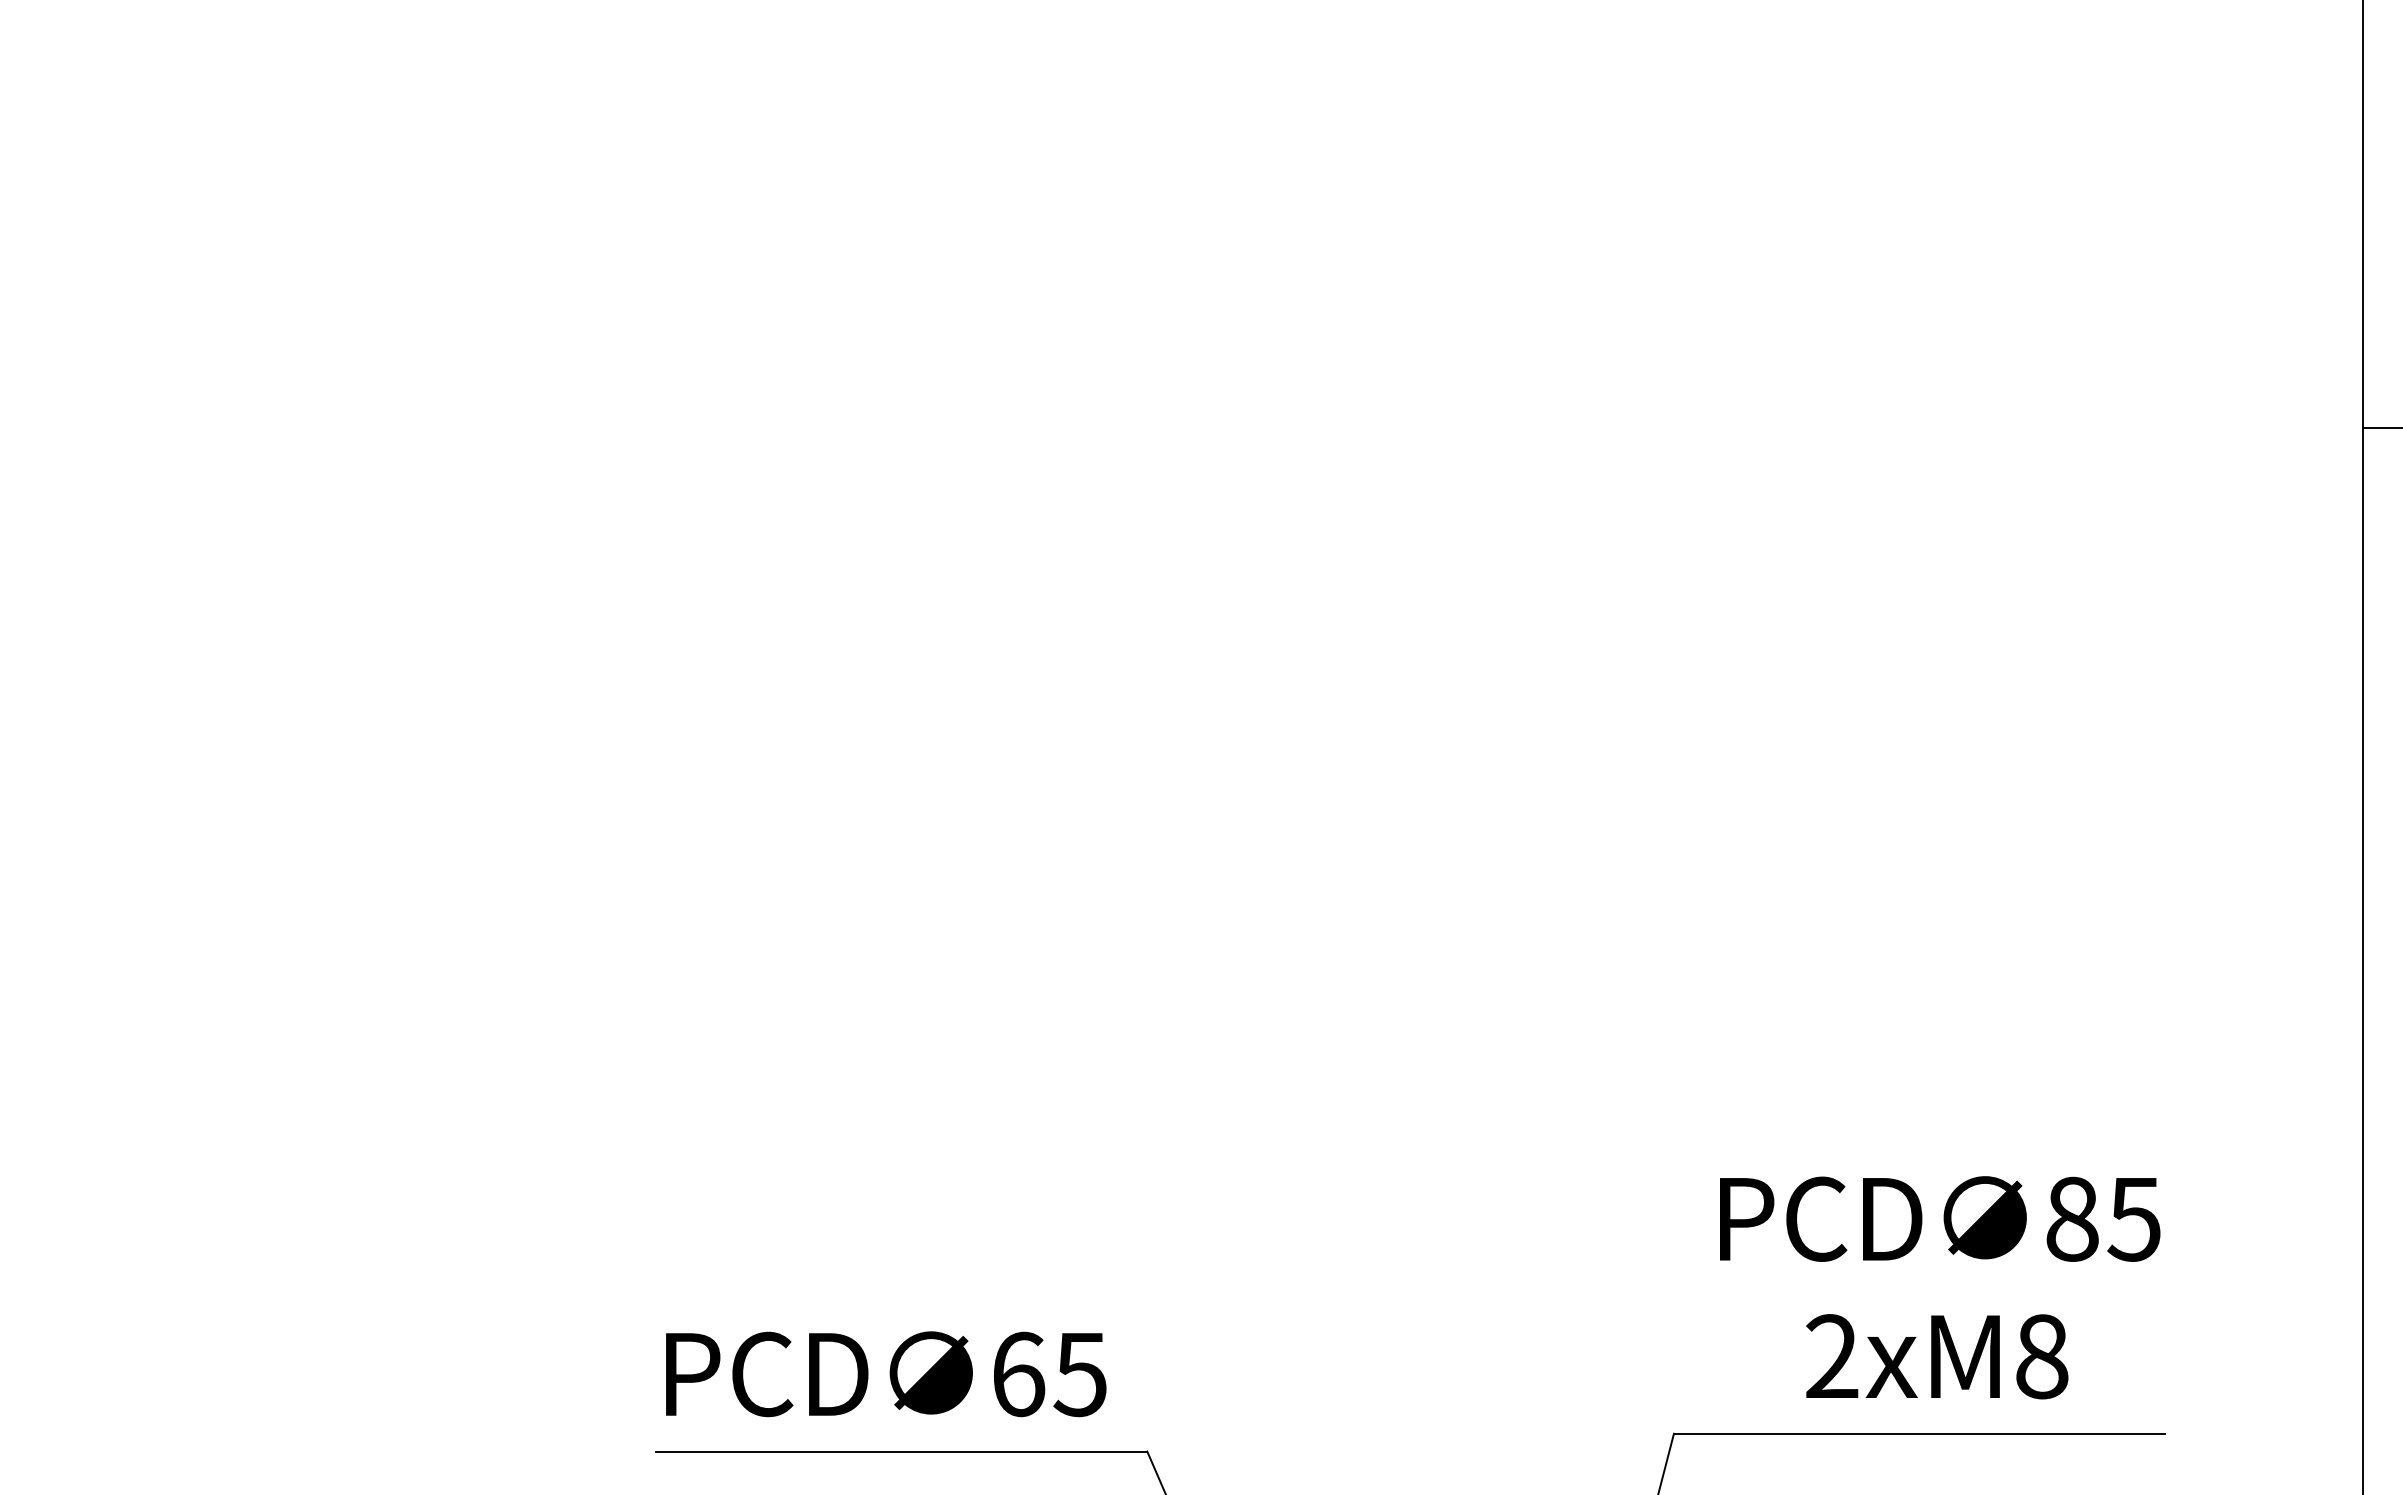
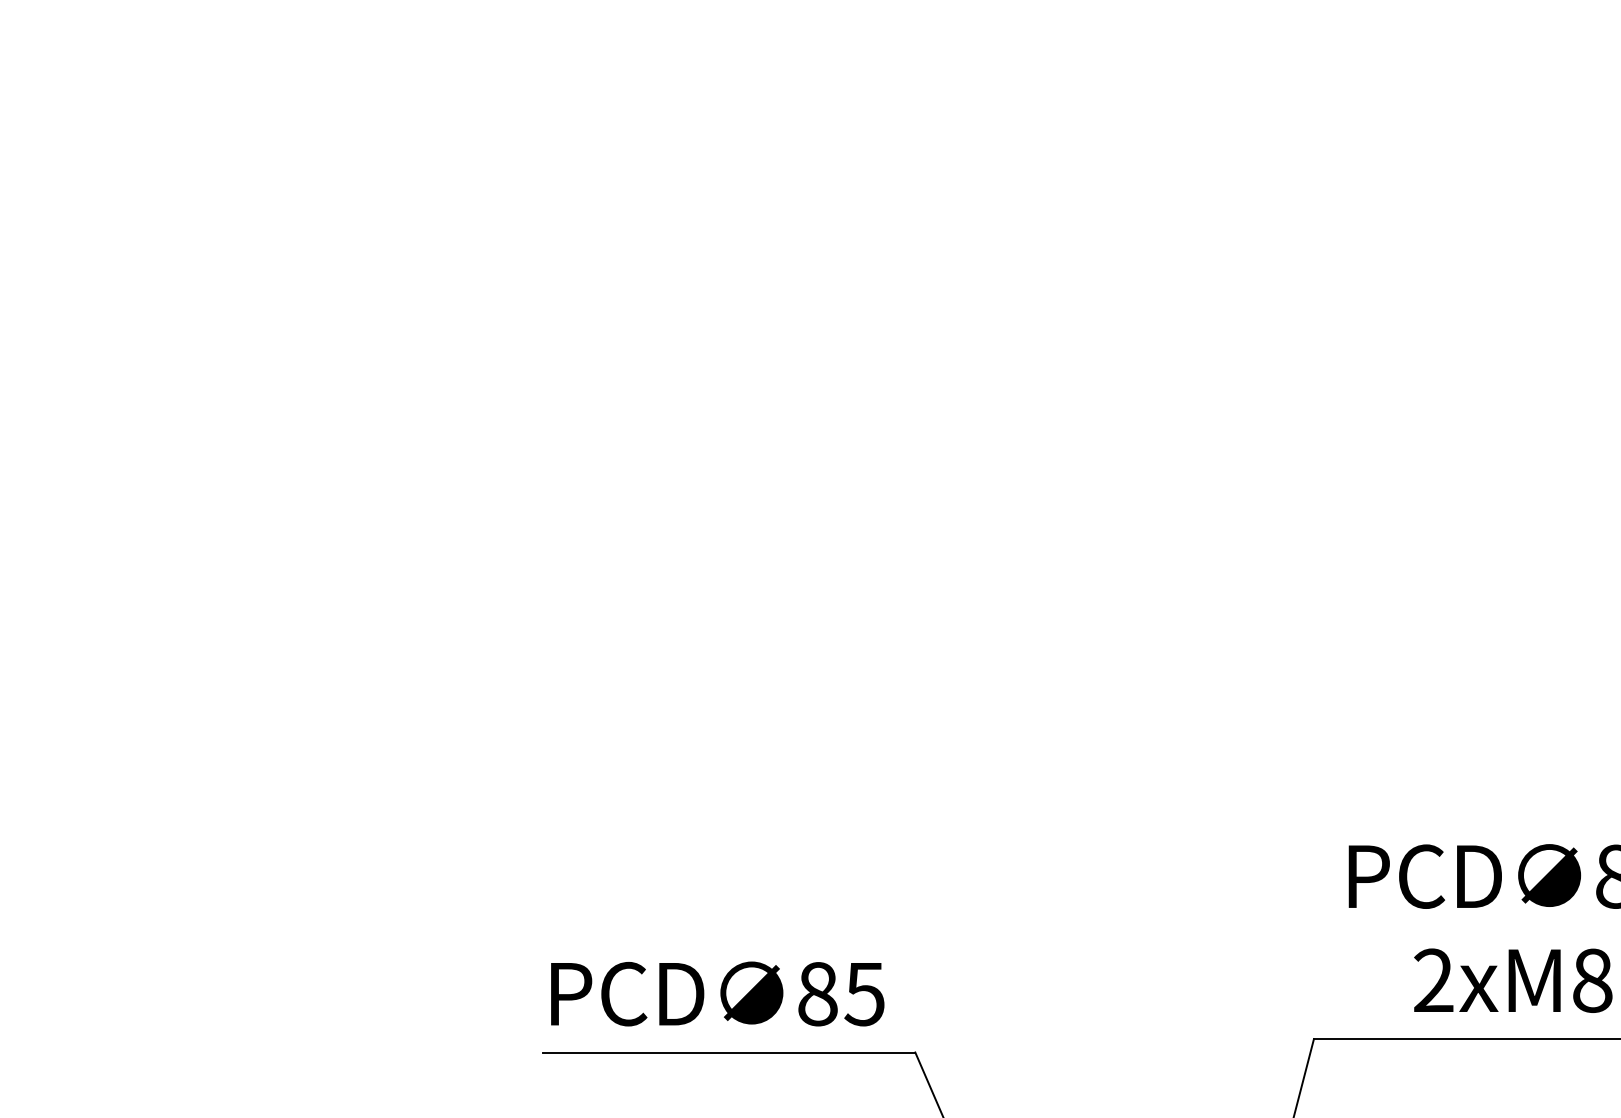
text: (1018, 1374) -> (817, 994), 65 -> 85

